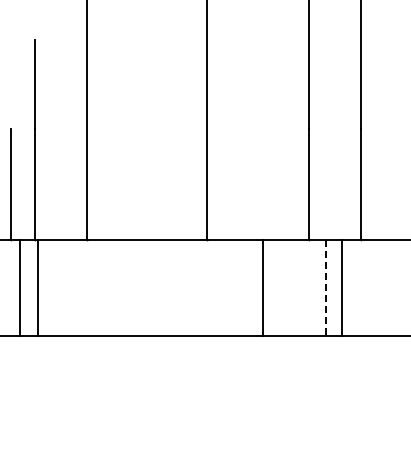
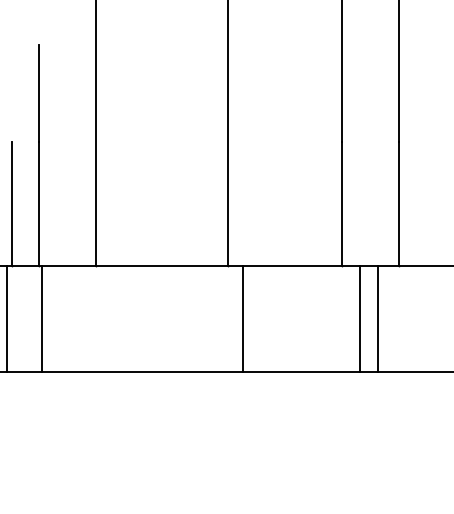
line: (19, 288) -> (7, 318), moved
line: (263, 288) -> (243, 318), moved
line: (326, 288) -> (360, 318), dashed -> solid

